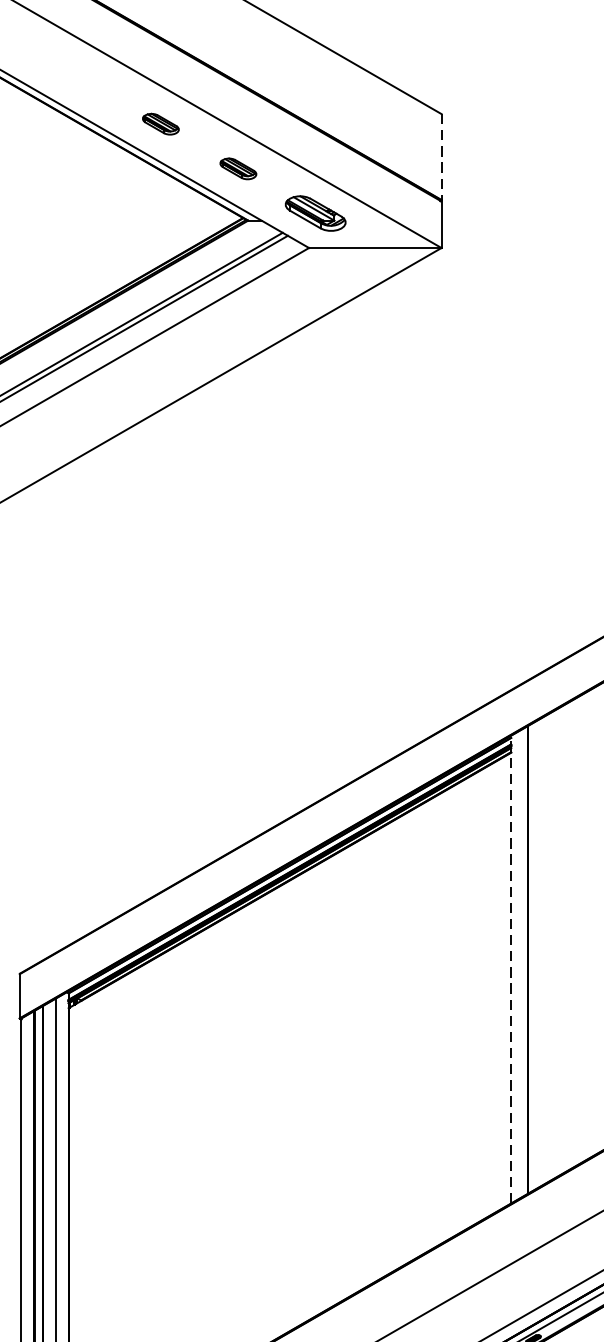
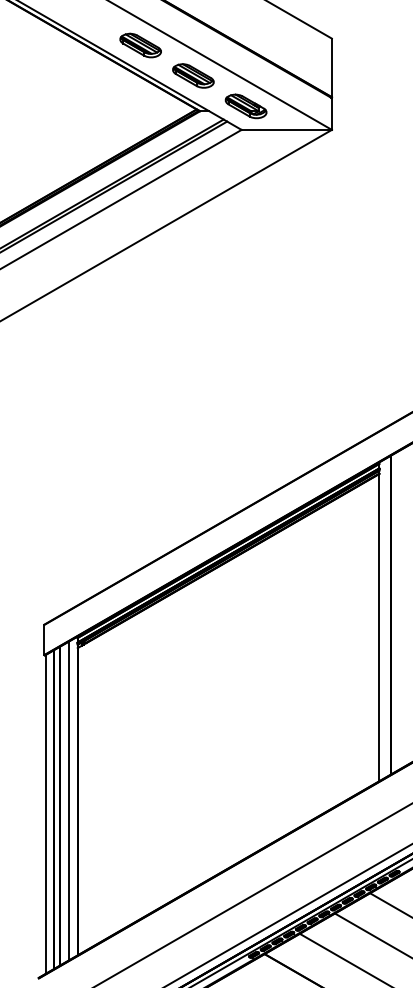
part: (160, 124) -> (140, 45), size x1.67
line: (440, 157) -> (331, 68), dashed -> solid
part: (238, 168) -> (193, 75), size x1.67
line: (511, 969) -> (379, 621), dashed -> solid

